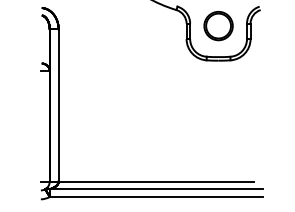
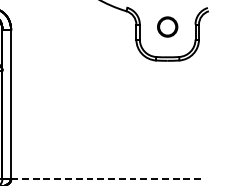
part: (218, 26) -> (167, 27), size x0.7
line: (156, 181) -> (106, 179), solid -> dashed

